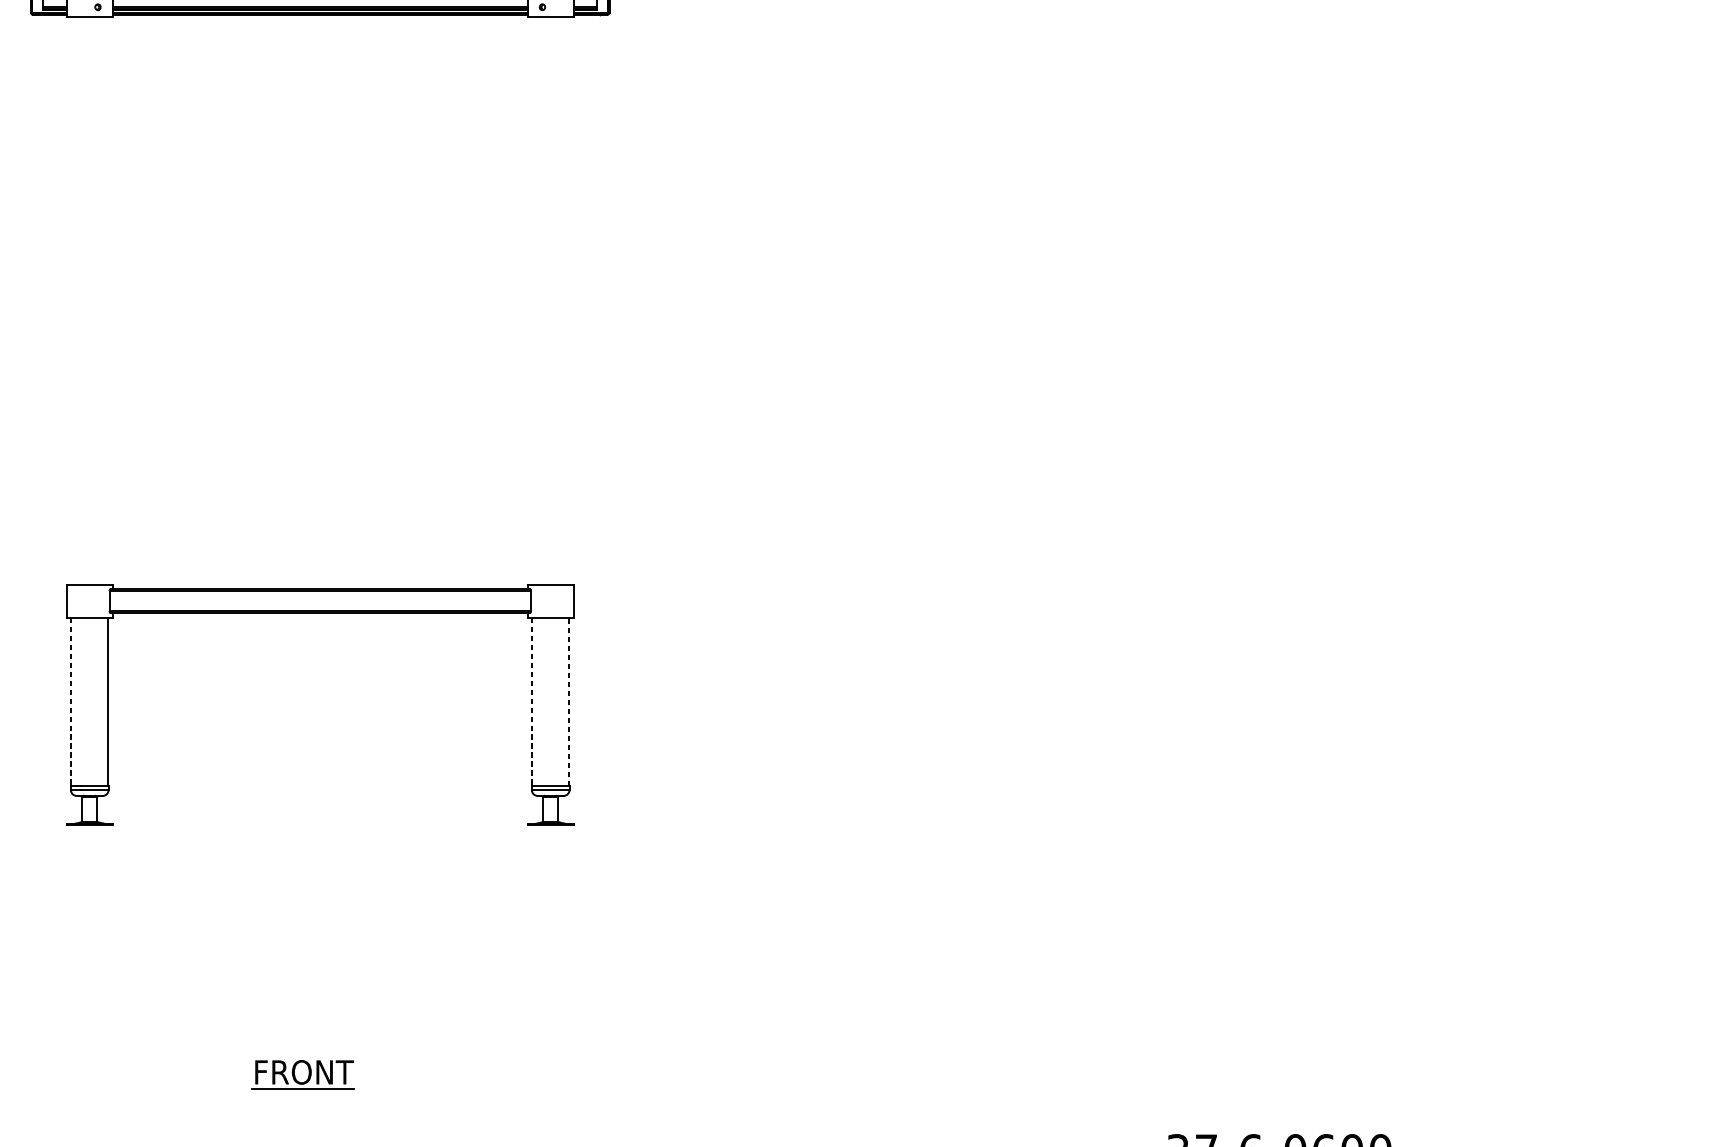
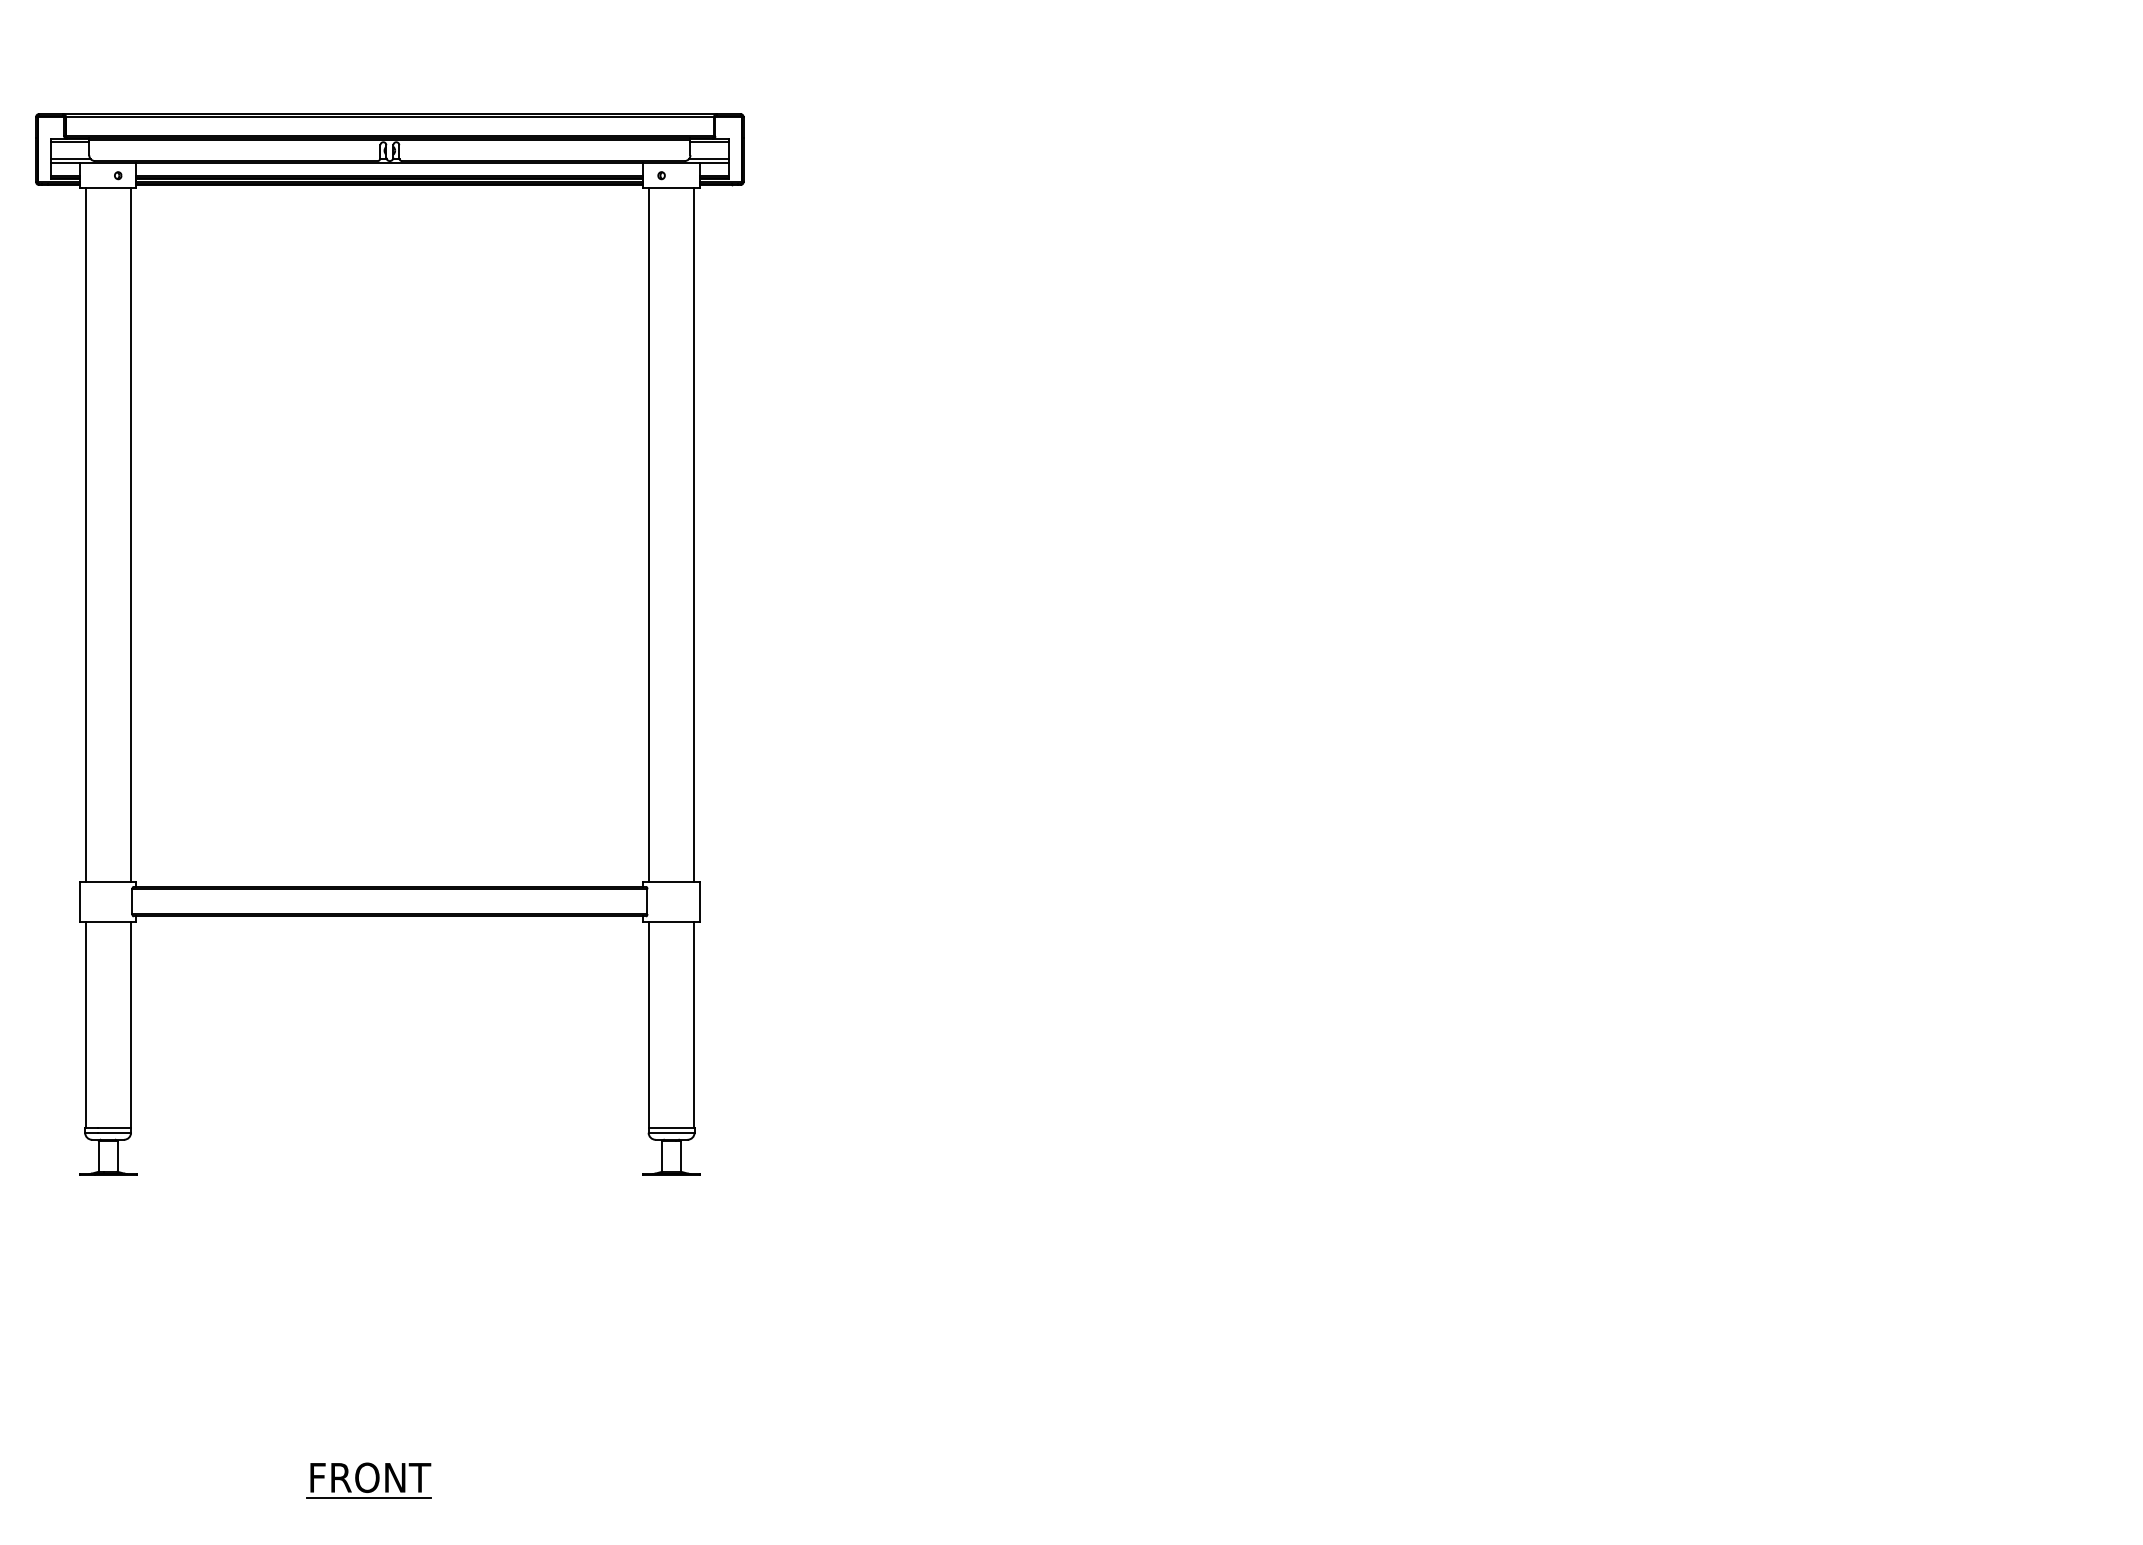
line: (71, 300) -> (85, 534), added
line: (108, 300) -> (130, 534), added
line: (532, 300) -> (649, 534), added
line: (569, 300) -> (694, 534), added
line: (569, 701) -> (694, 1024), dashed -> solid
line: (71, 702) -> (85, 1025), dashed -> solid
line: (532, 702) -> (649, 1025), dashed -> solid

